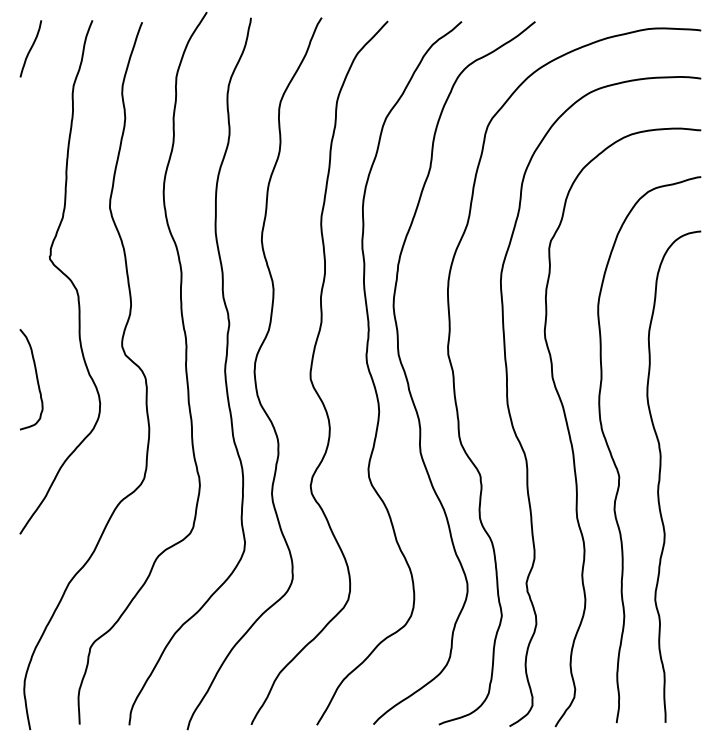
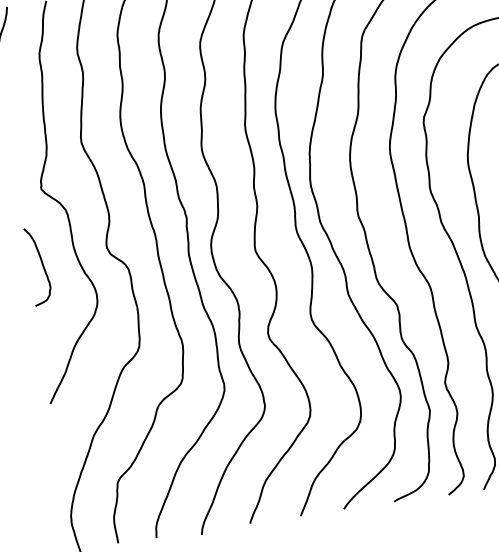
curve: (36, 379) -> (42, 265), moved

